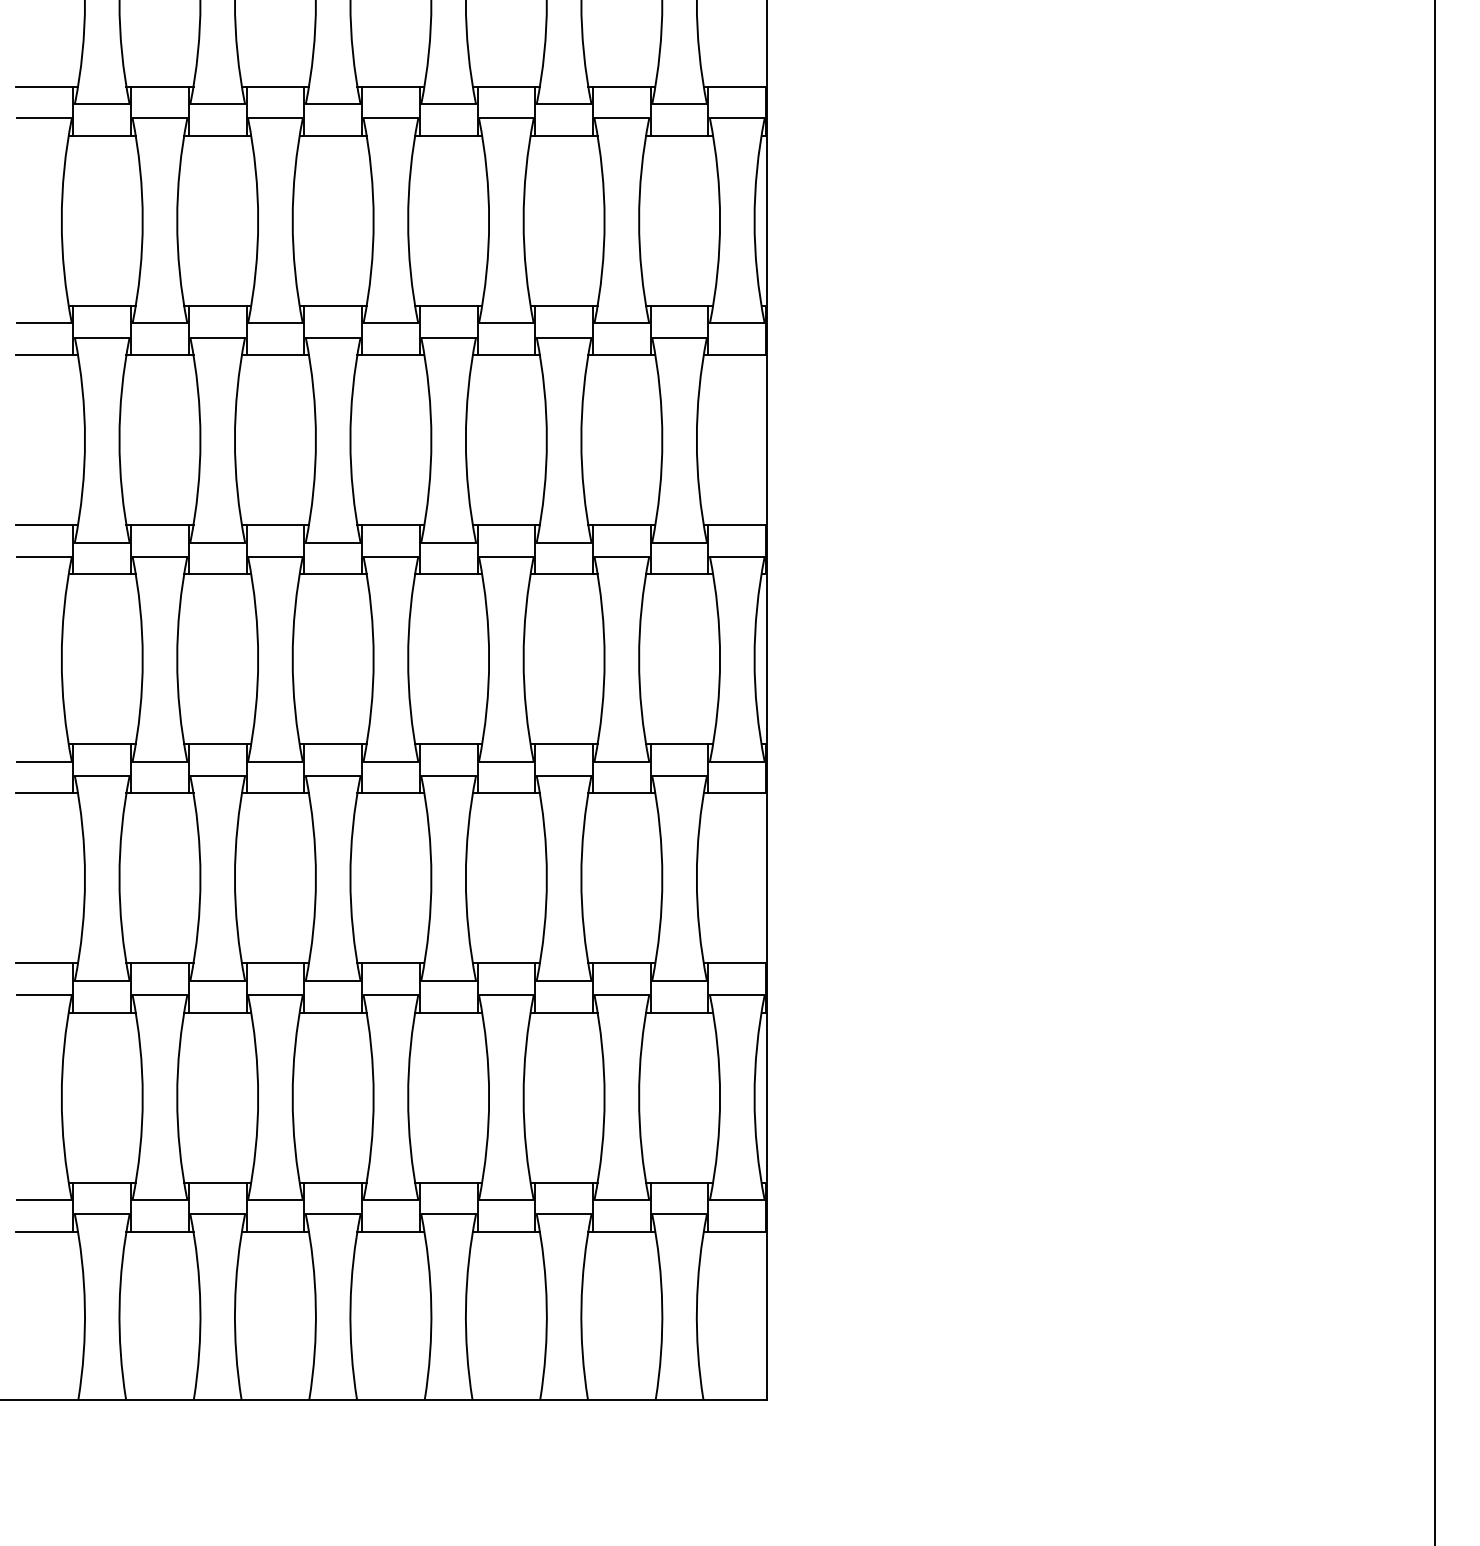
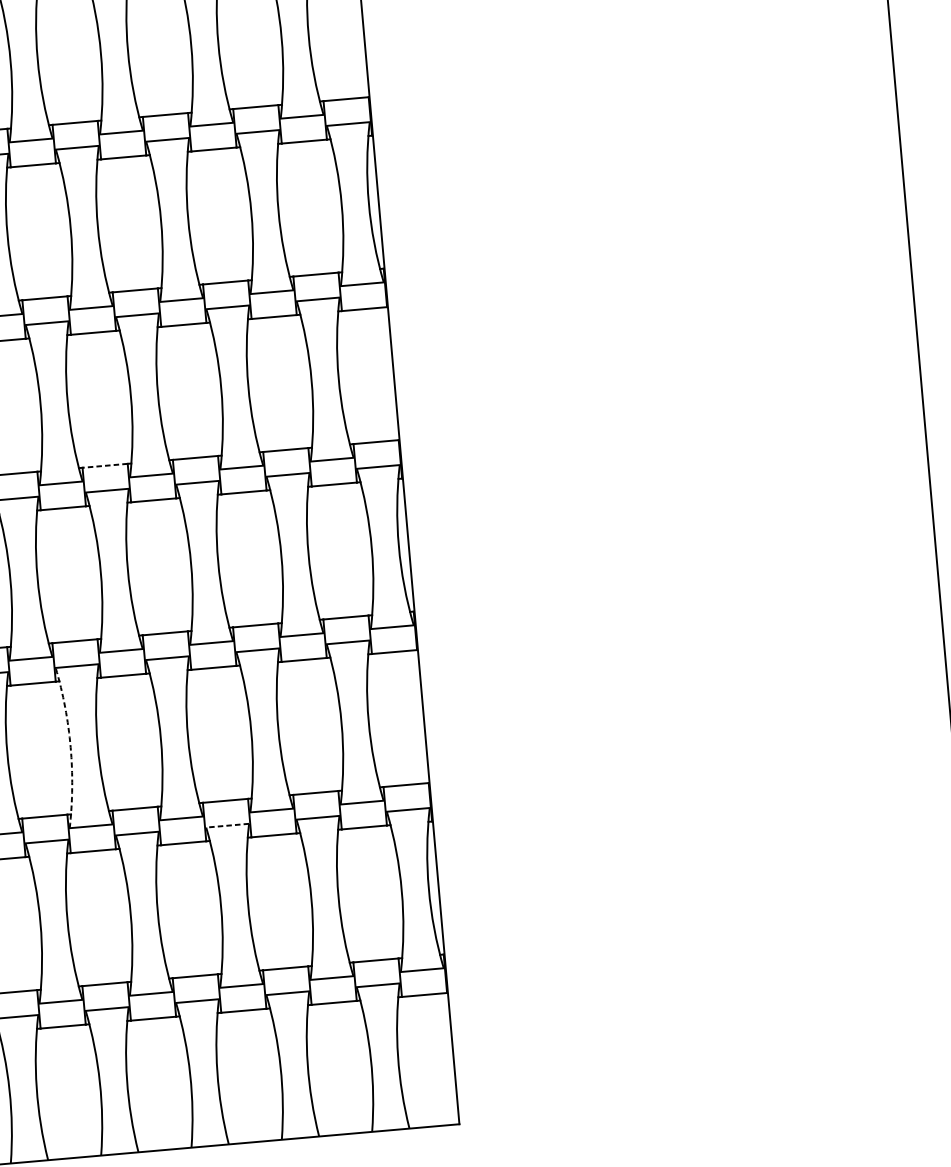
line: (390, 525) -> (104, 466), solid -> dashed
arc: (315, 878) -> (70, 747), solid -> dashed
line: (505, 995) -> (226, 825), solid -> dashed

